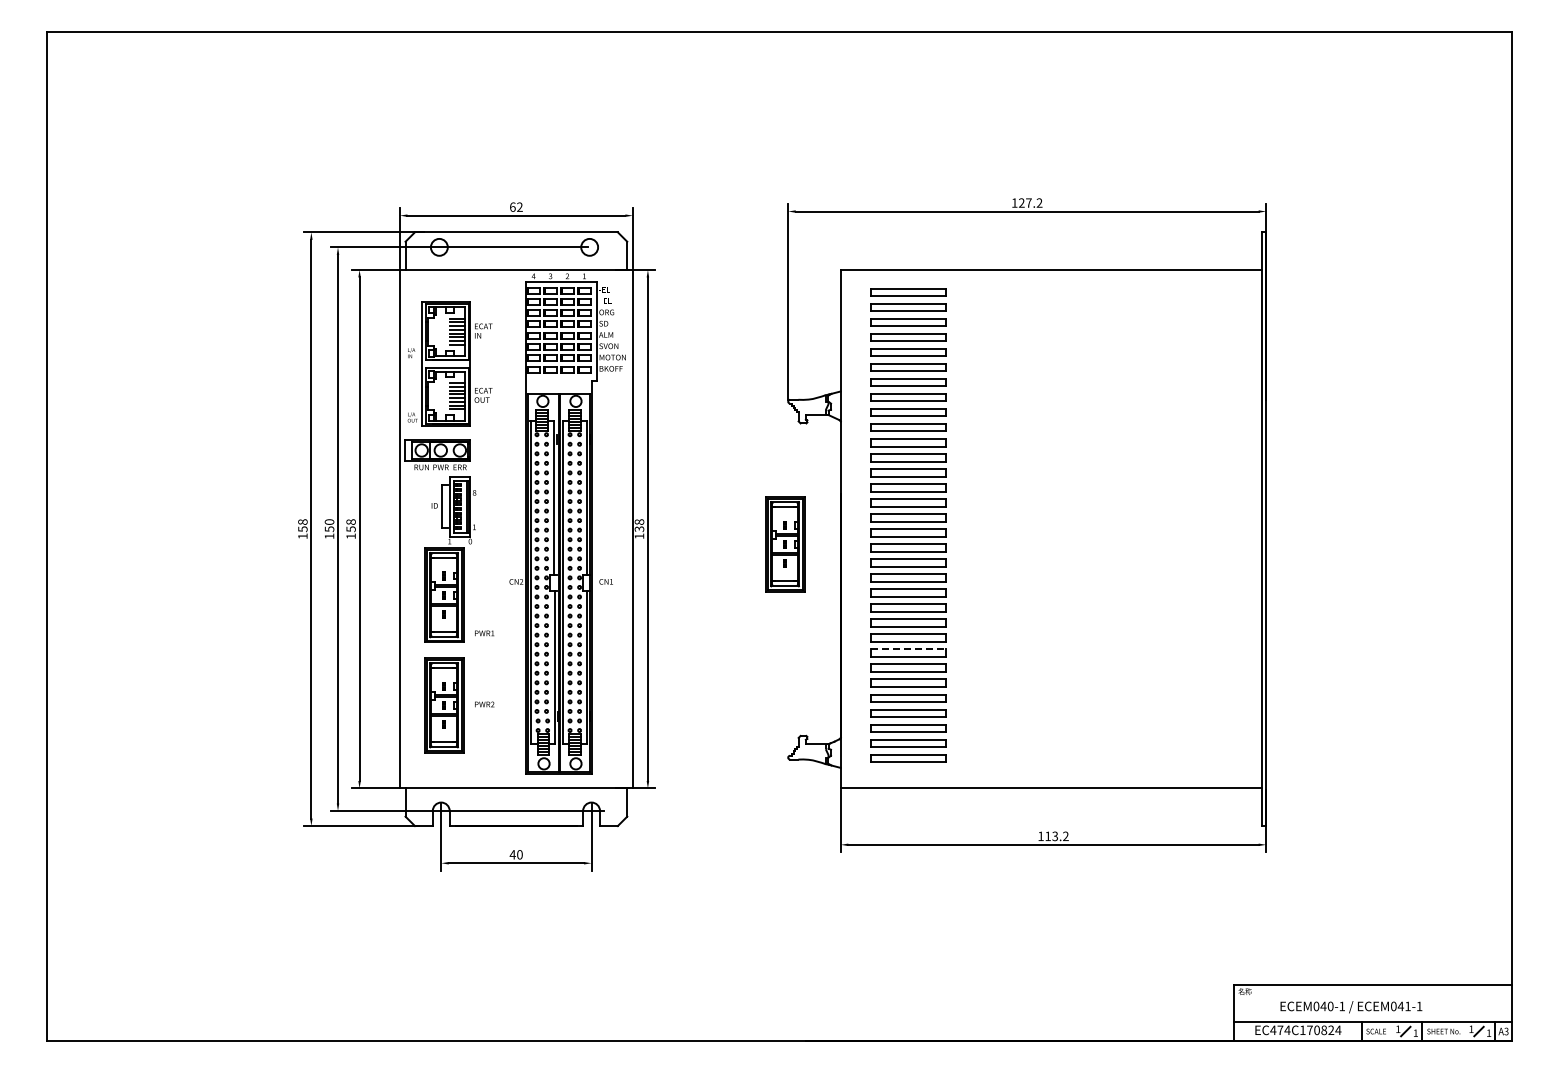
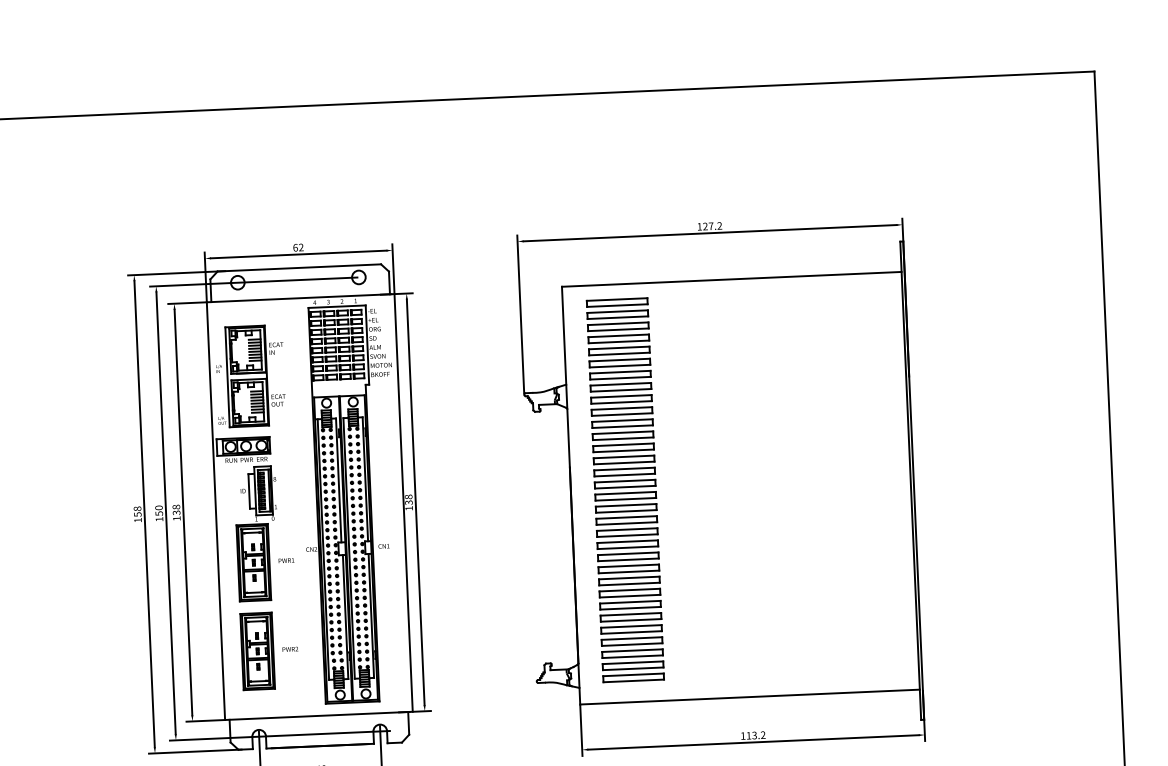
text: (350, 528) -> (176, 512), 158 -> 138
part: (785, 544) -> (527, 509), removed
text: (484, 633) -> (286, 560), moved
line: (908, 649) -> (629, 590), dashed -> solid

